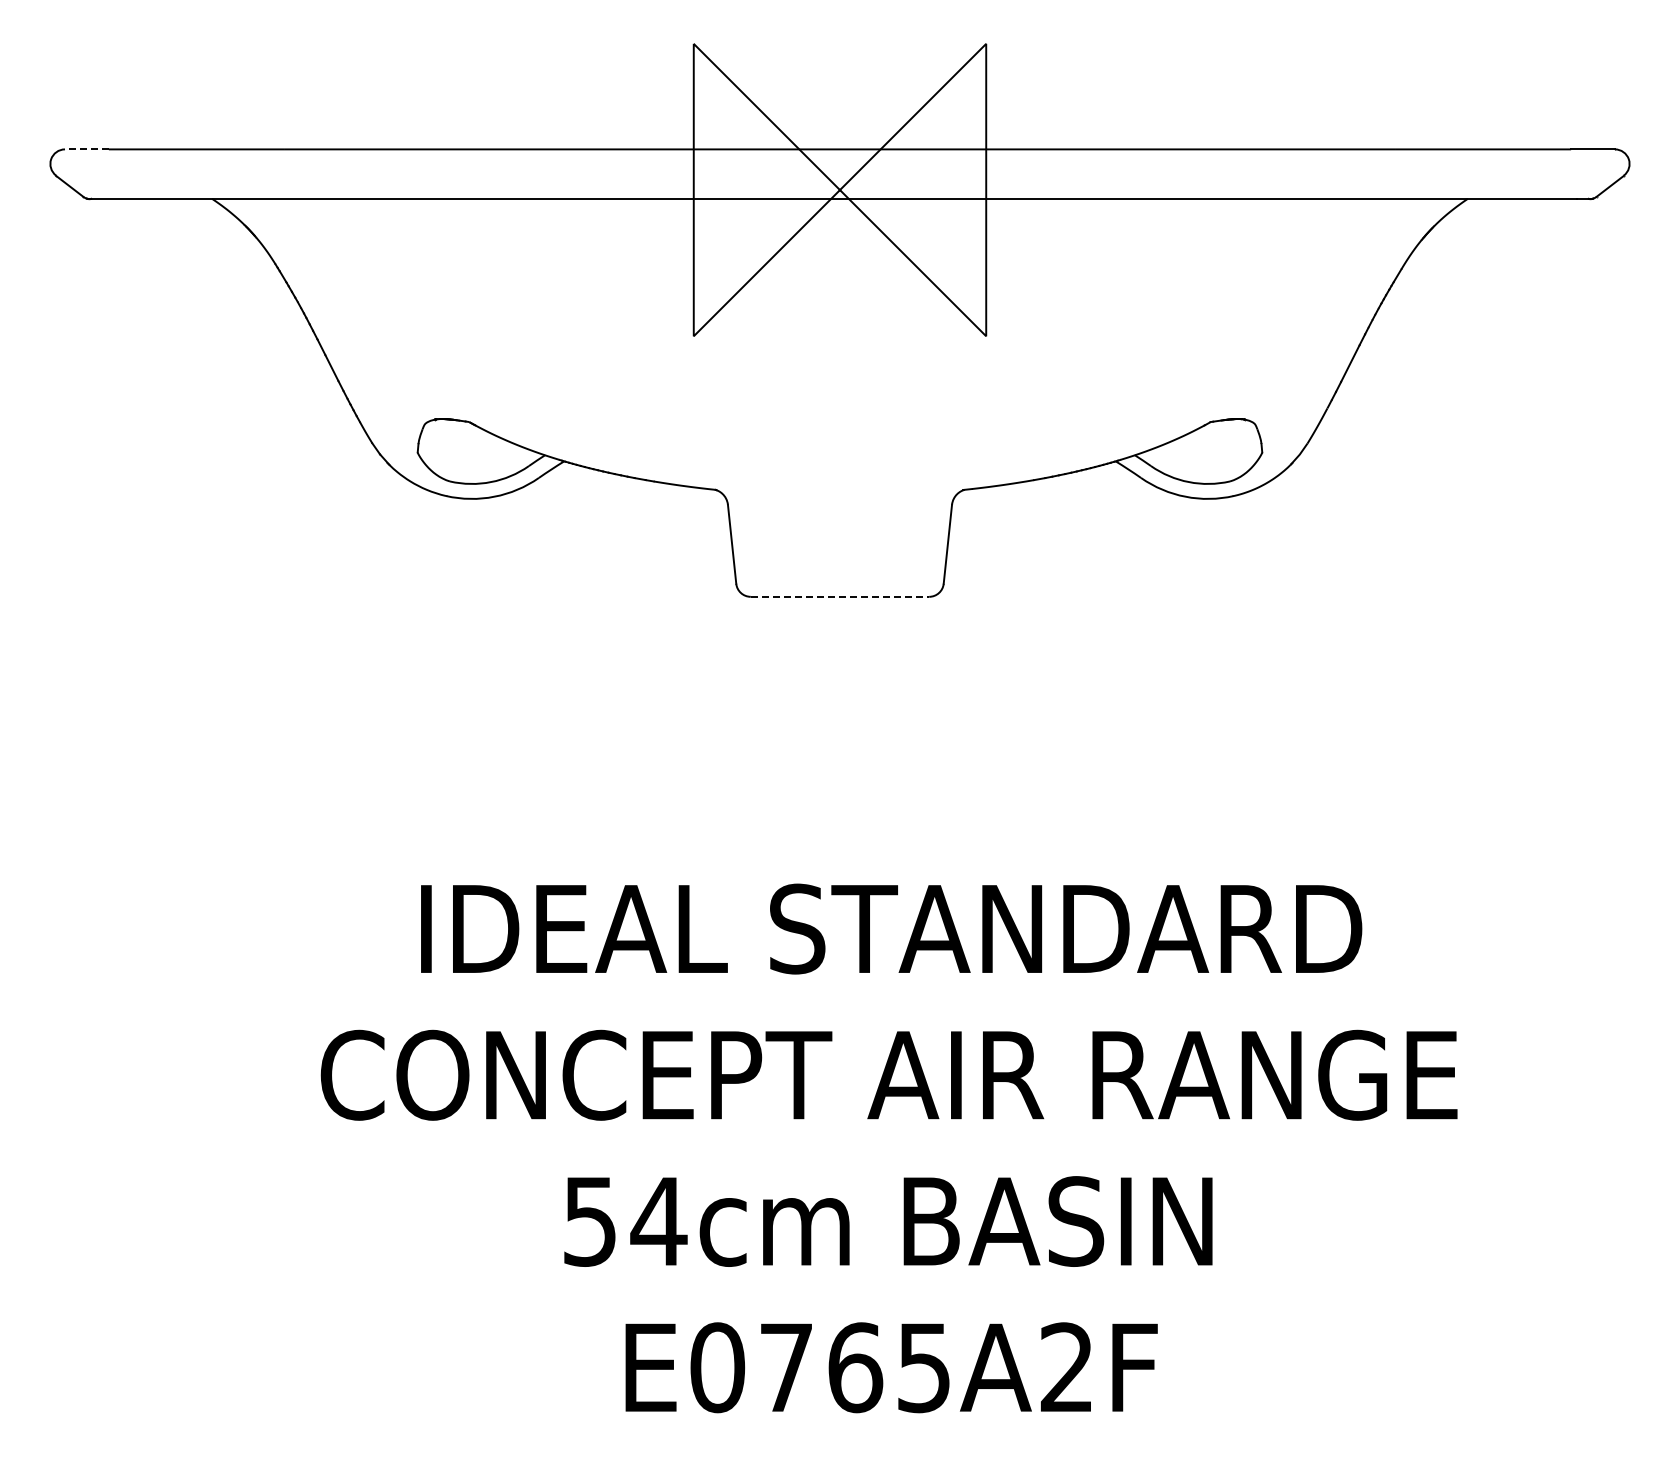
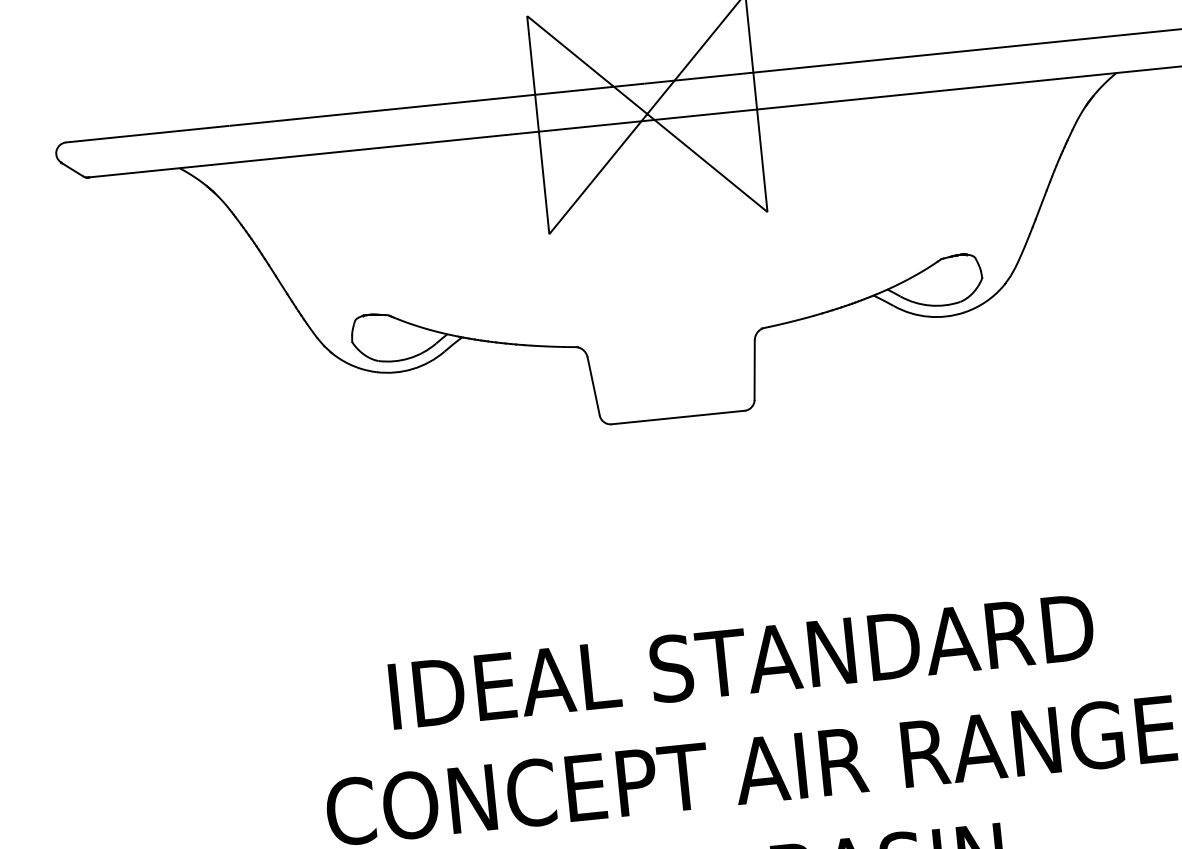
line: (86, 149) -> (82, 140), dashed -> solid
line: (840, 596) -> (678, 417), dashed -> solid

